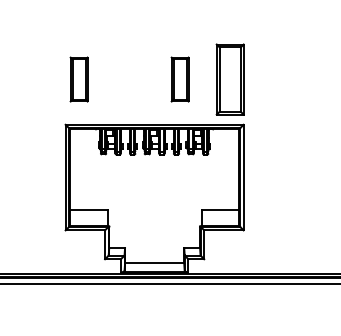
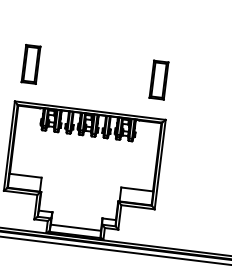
part: (179, 79) -> (116, 74), removed
part: (229, 79) -> (158, 80), size x0.62

